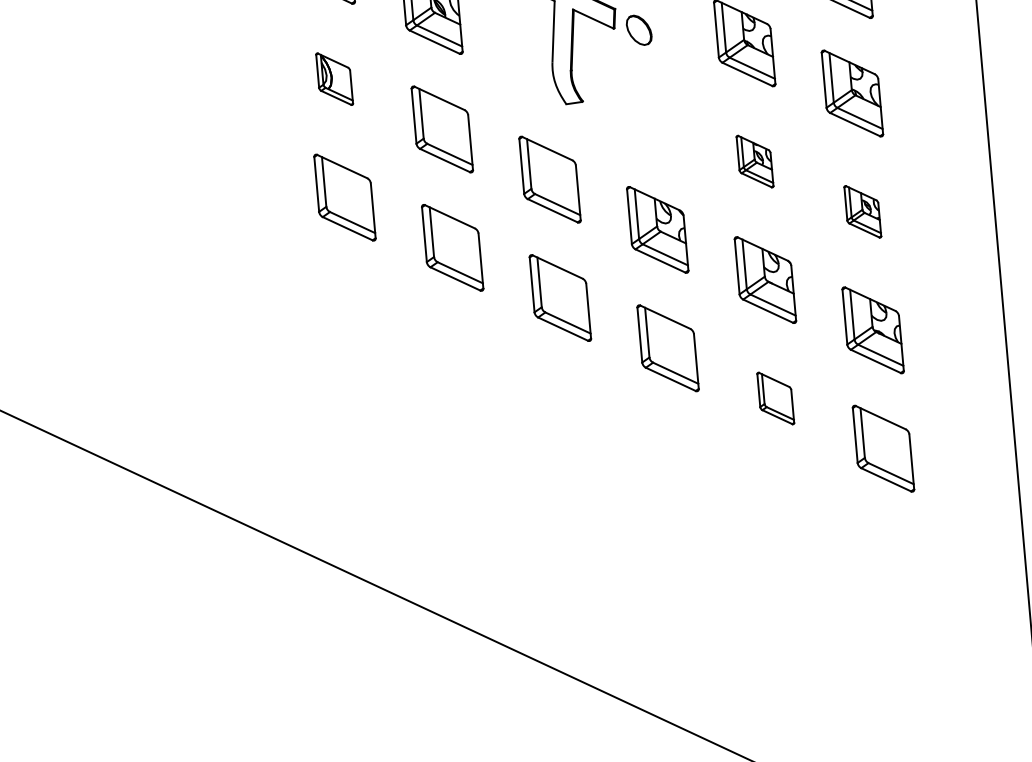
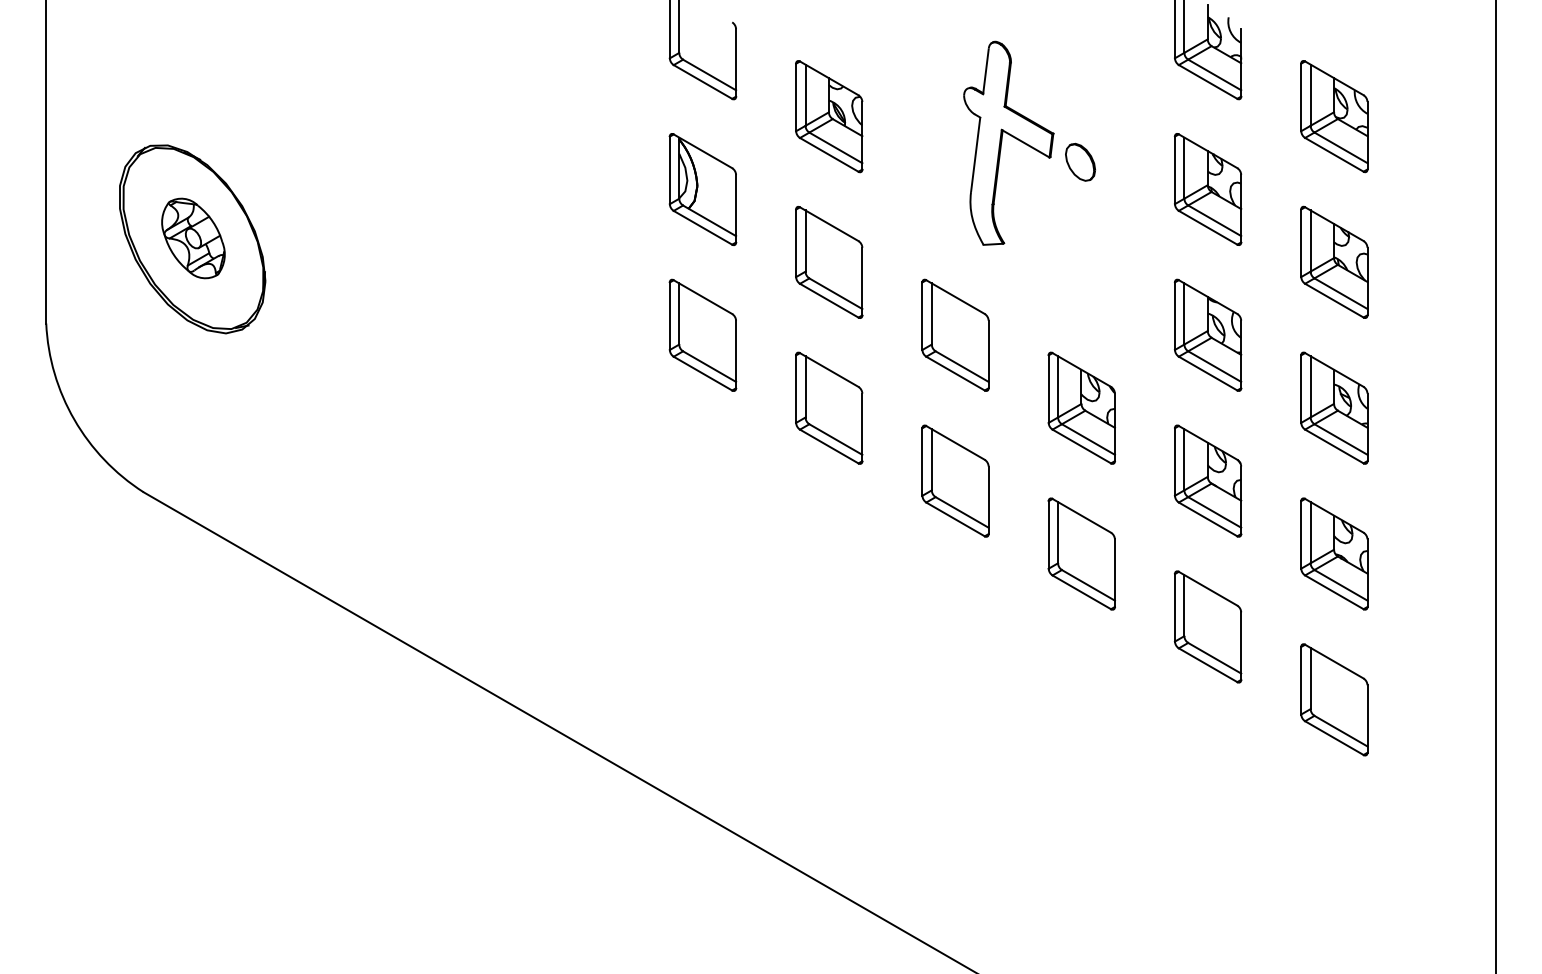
part: (334, 79) -> (702, 189), size x1.67
part: (754, 161) -> (1207, 334), size x1.67
part: (862, 211) -> (1334, 407), size x1.67
part: (775, 398) -> (1207, 626), size x1.67

